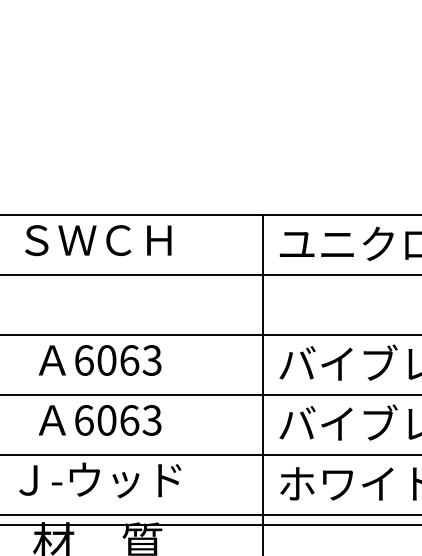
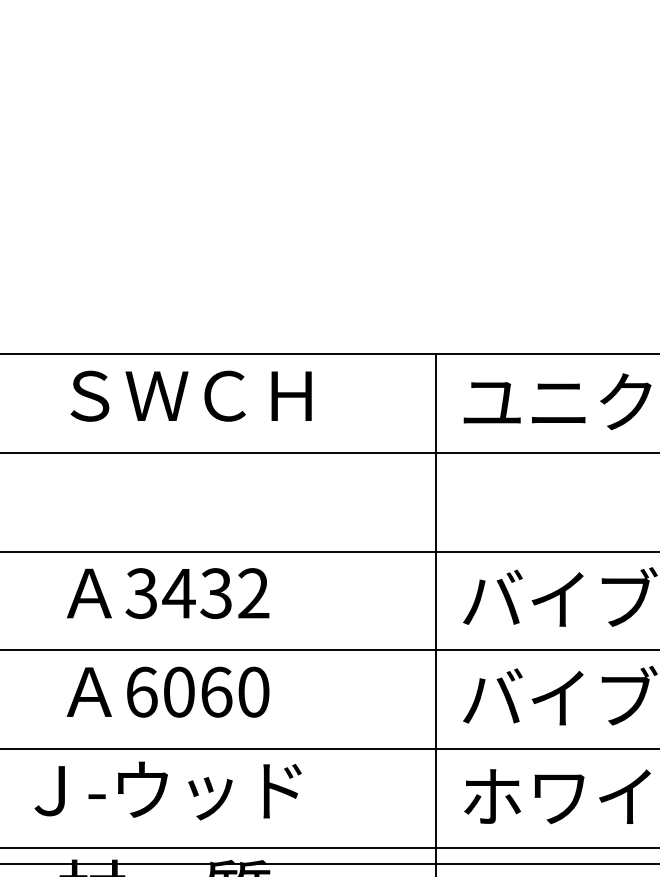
text: (98, 240) -> (191, 396), moved
text: (117, 360) -> (196, 593), 6063 -> 3432
text: (151, 420) -> (252, 692), 6063 -> 6060

